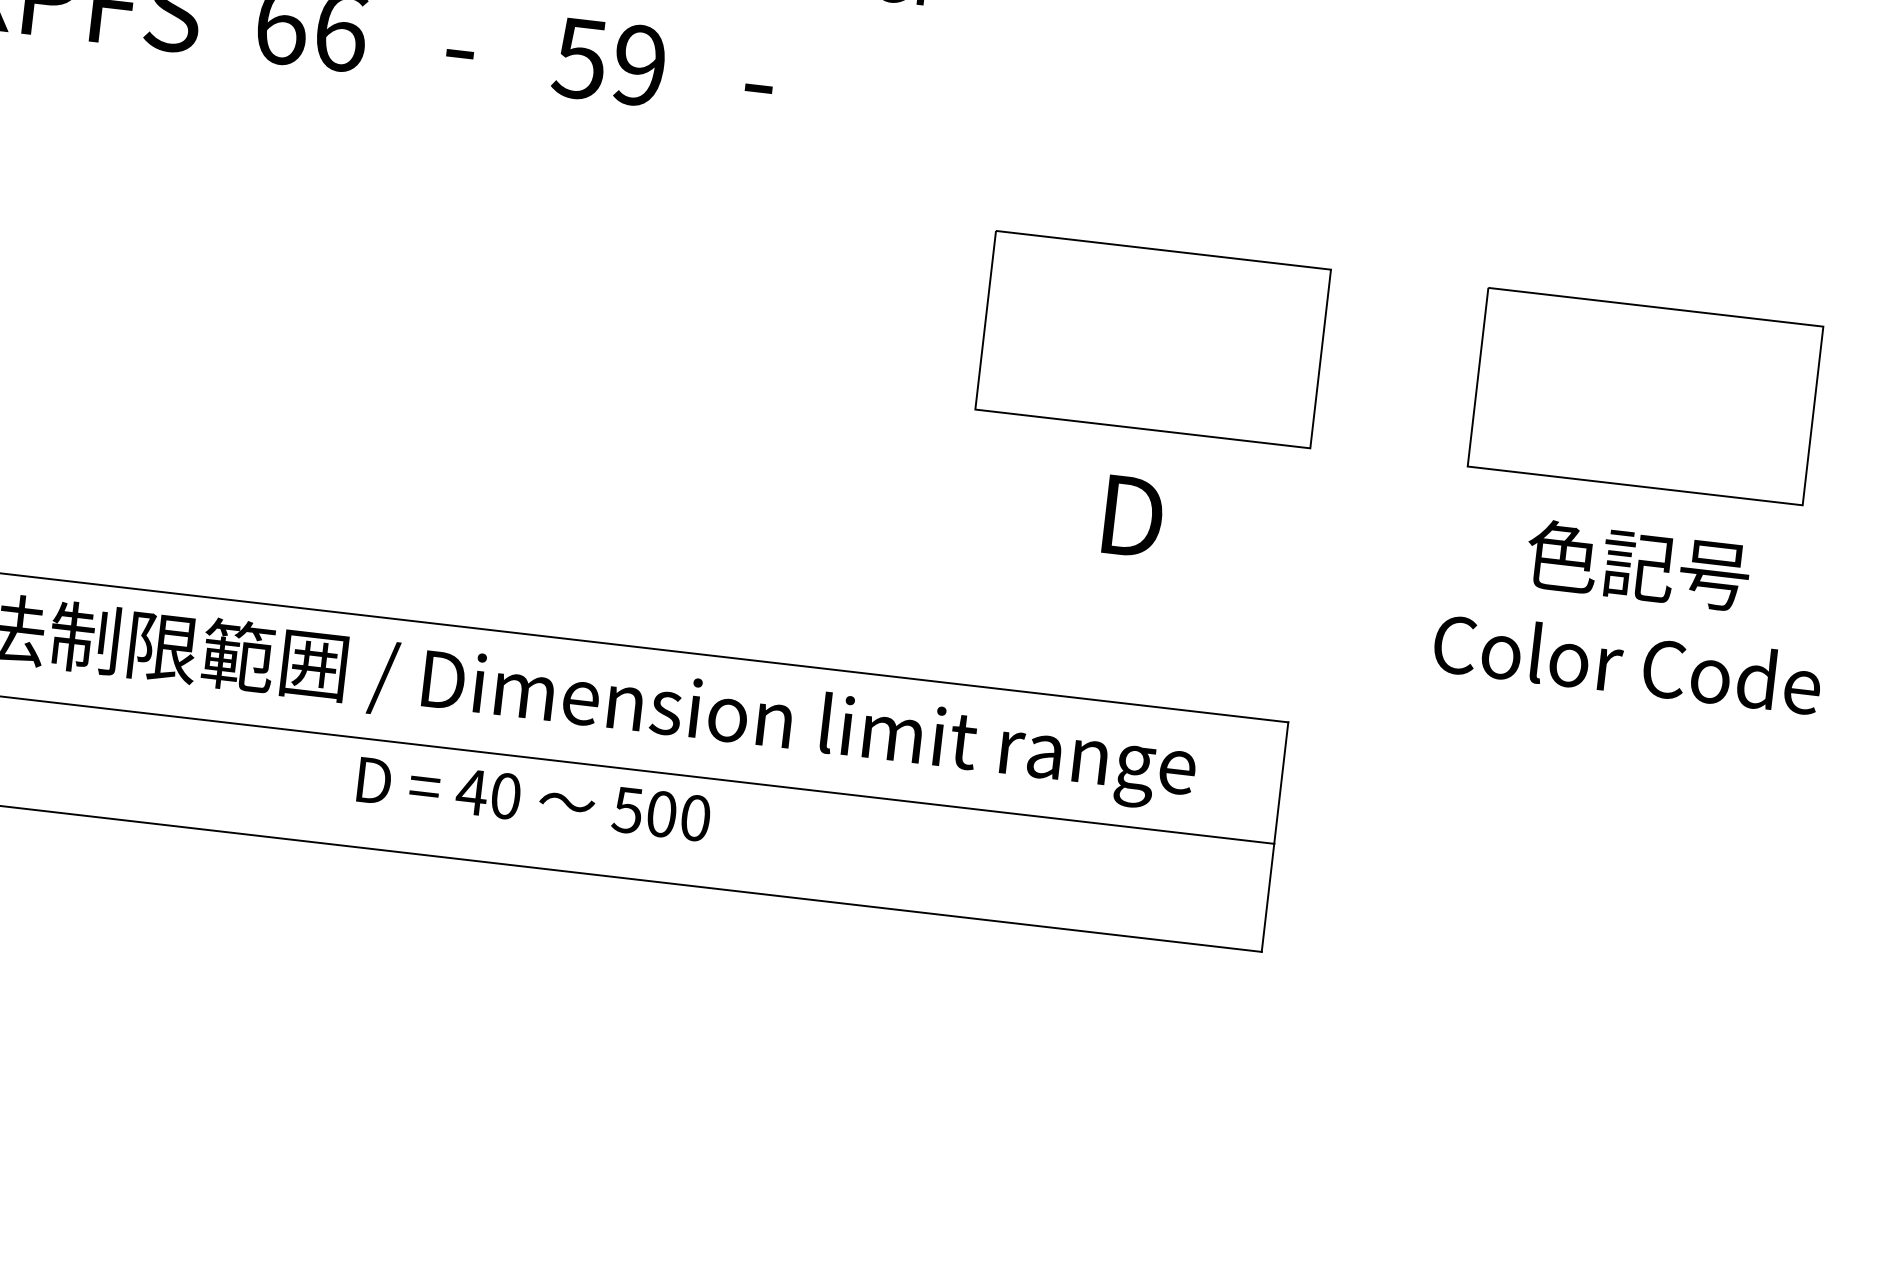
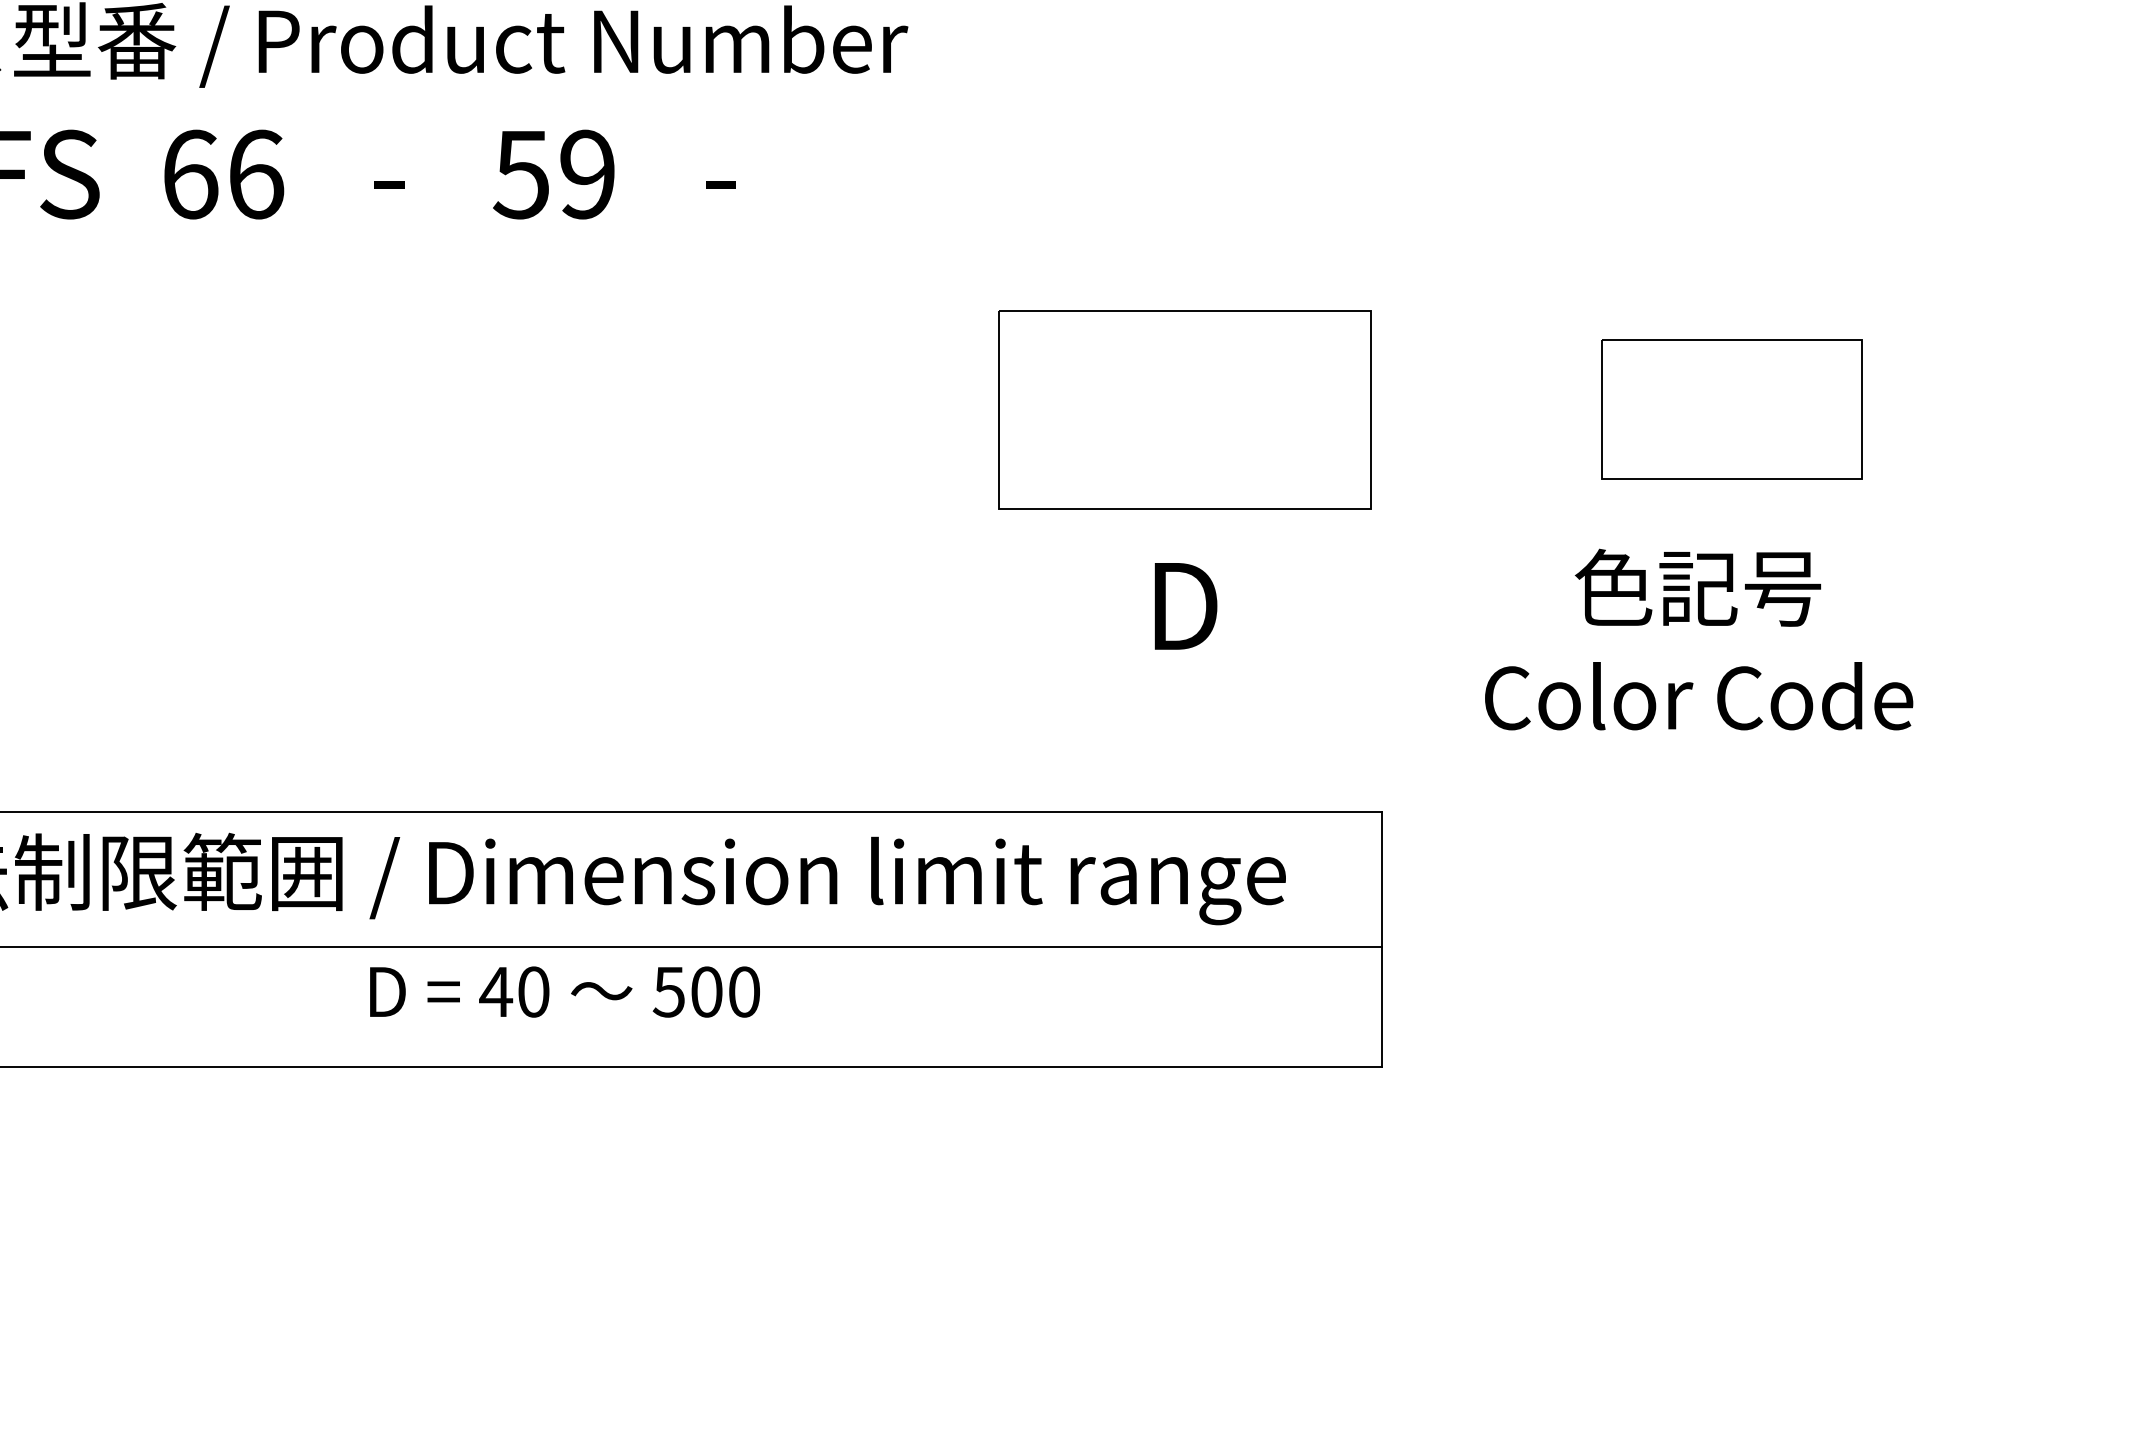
part: (1645, 396) -> (1731, 409), size x0.7
text: (1634, 612) -> (1699, 639), moved

